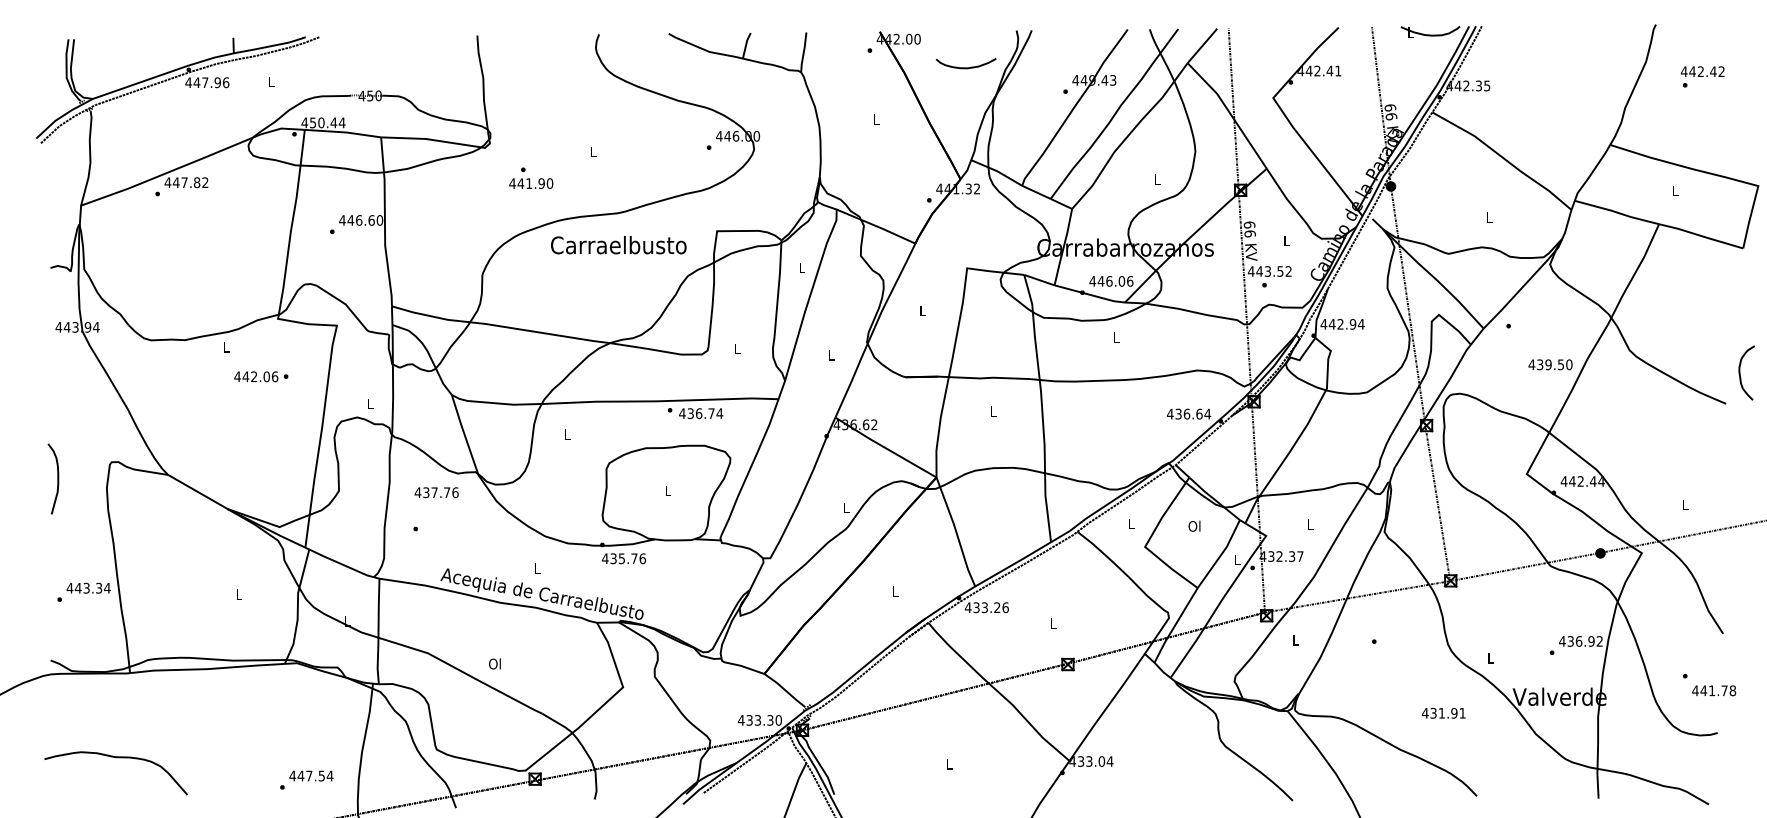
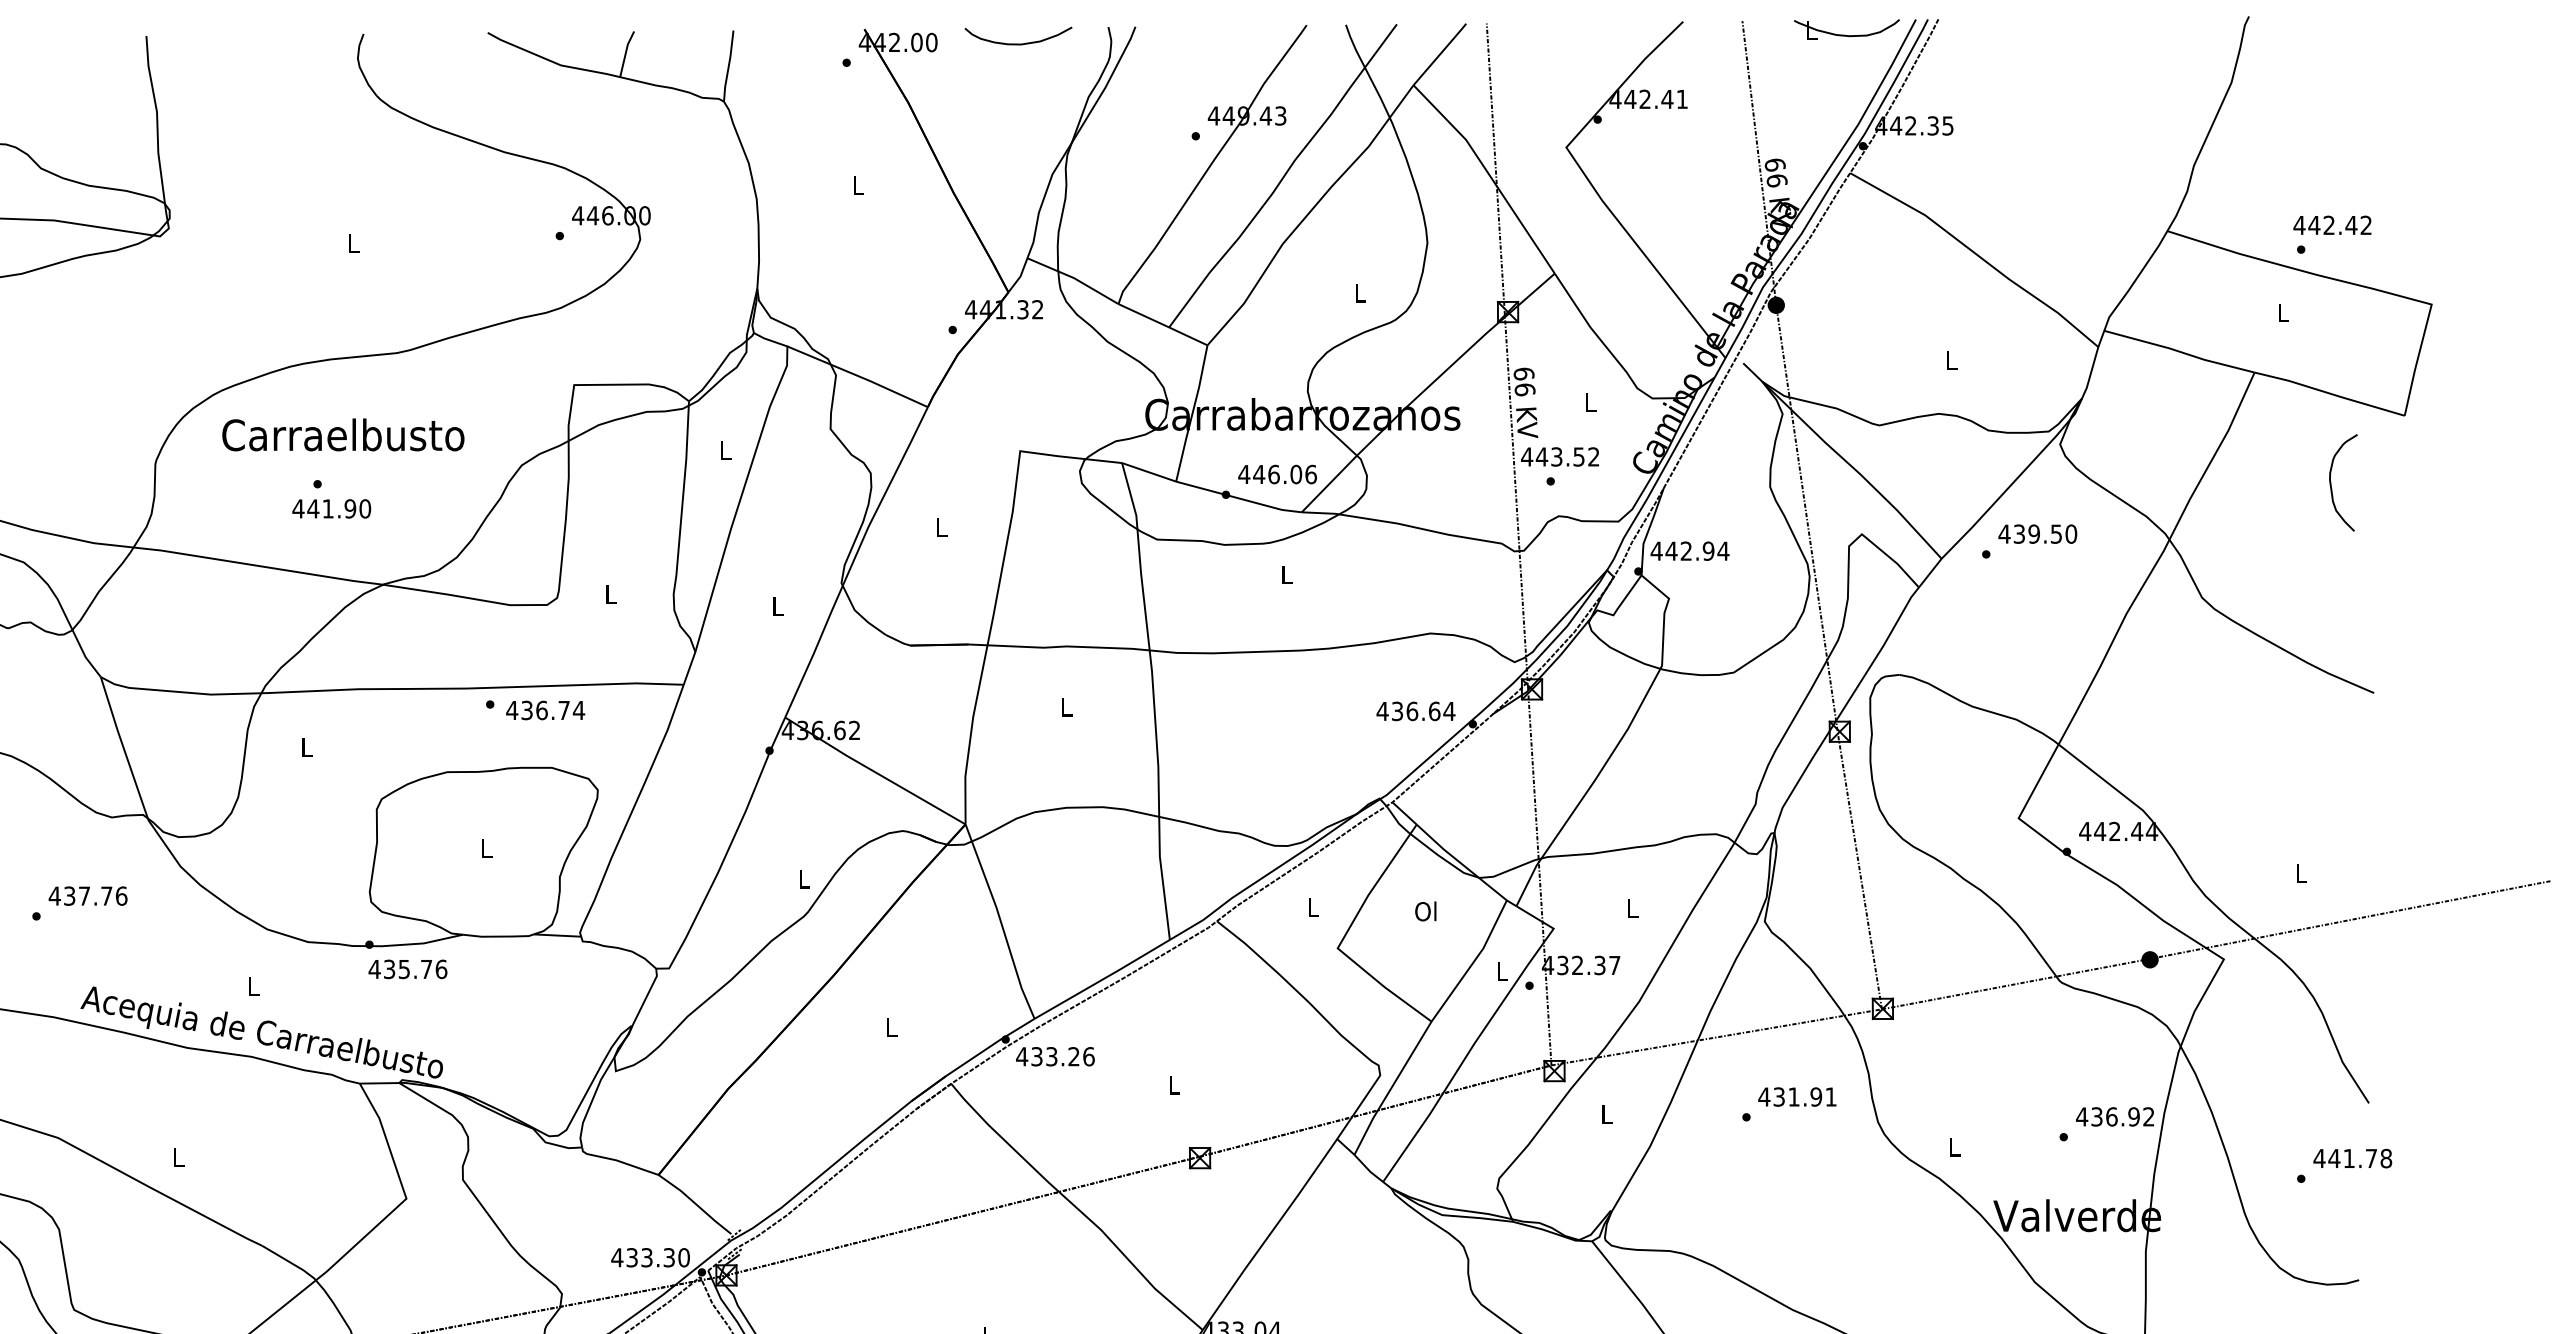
curve: (966, 67) -> (1019, 43), moved
text: (1702, 76) -> (2332, 233), moved
text: (531, 177) -> (332, 497), moved
text: (618, 245) -> (342, 435), moved
text: (1550, 364) -> (2037, 533), moved
curve: (1740, 372) -> (2332, 481), moved
text: (436, 492) -> (87, 895), moved
text: (494, 663) -> (176, 1156), Ol -> L
text: (1714, 690) -> (2353, 1158), moved
text: (1443, 712) -> (1796, 1095), moved

